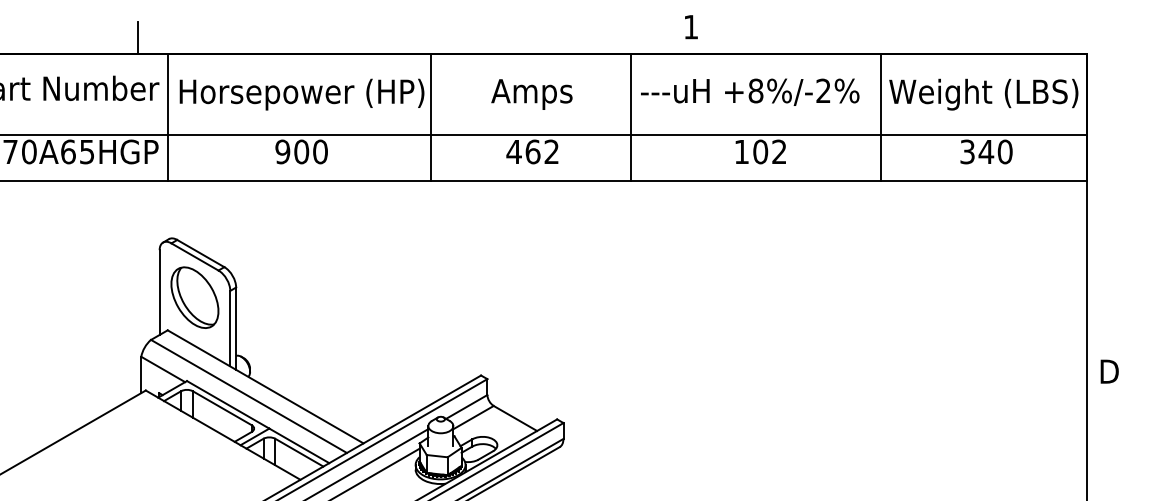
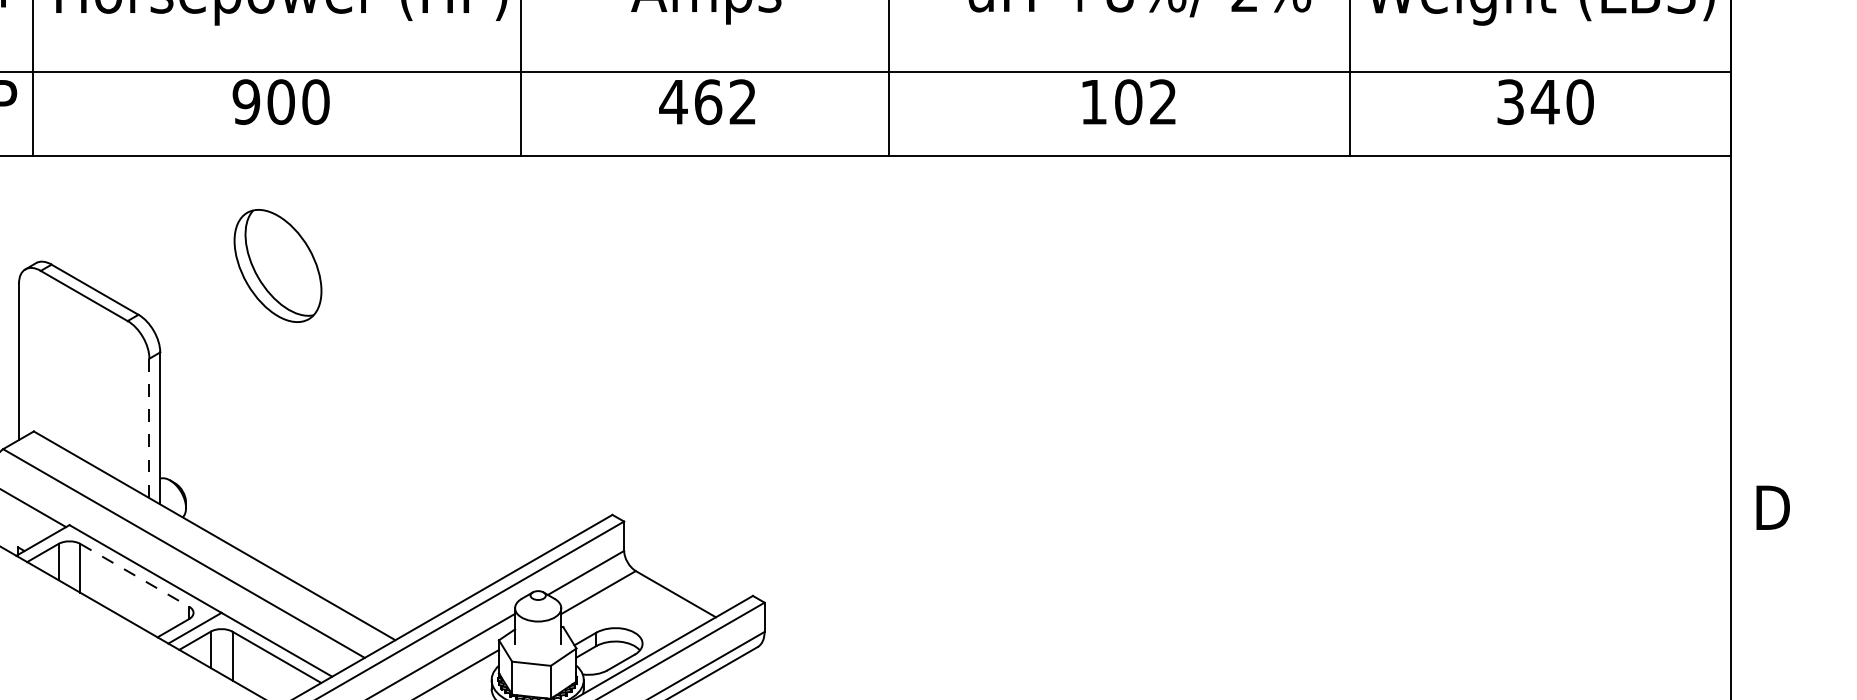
part: (194, 297) -> (277, 265), moved
line: (230, 328) -> (149, 428), solid -> dashed
line: (222, 408) -> (135, 575), solid -> dashed

